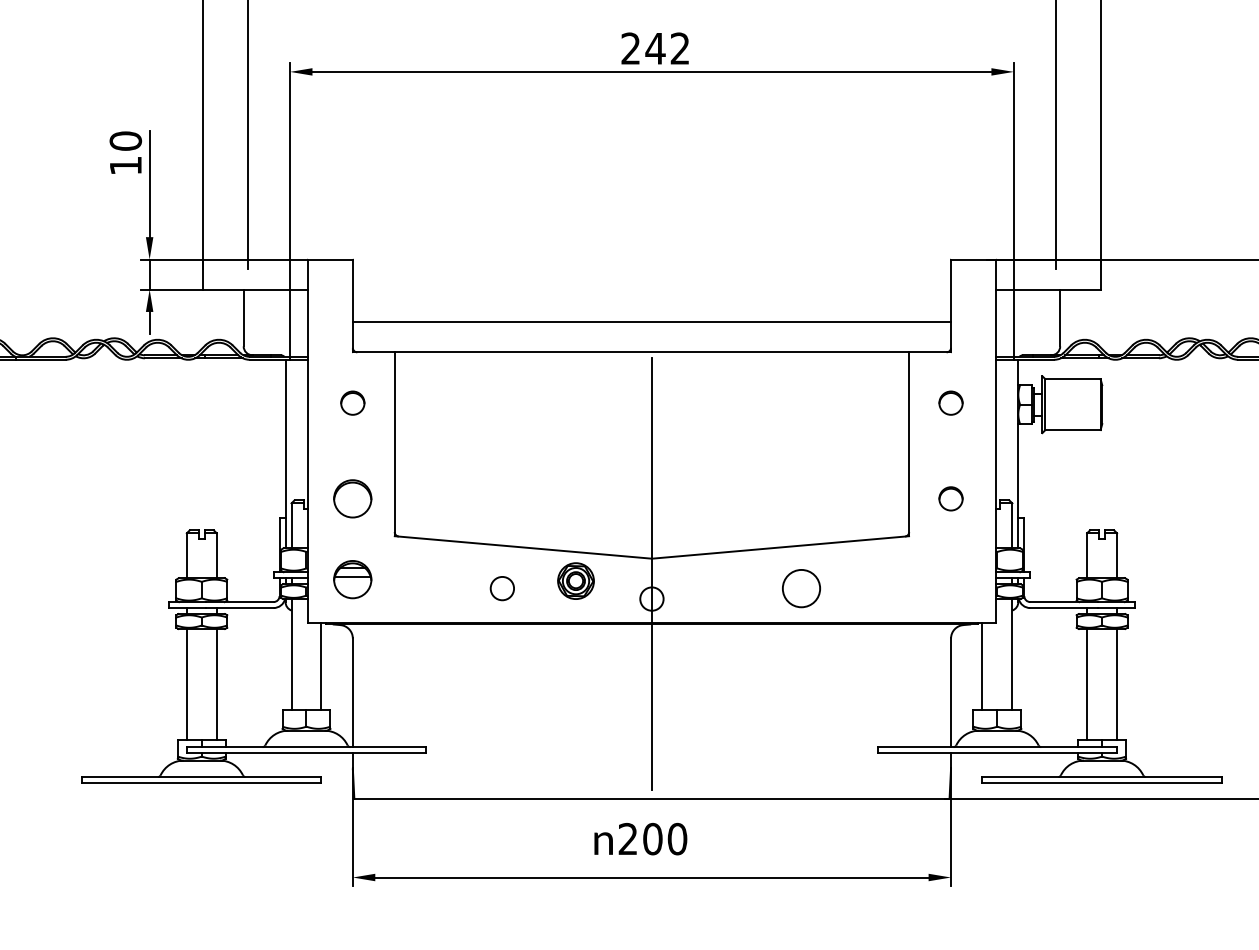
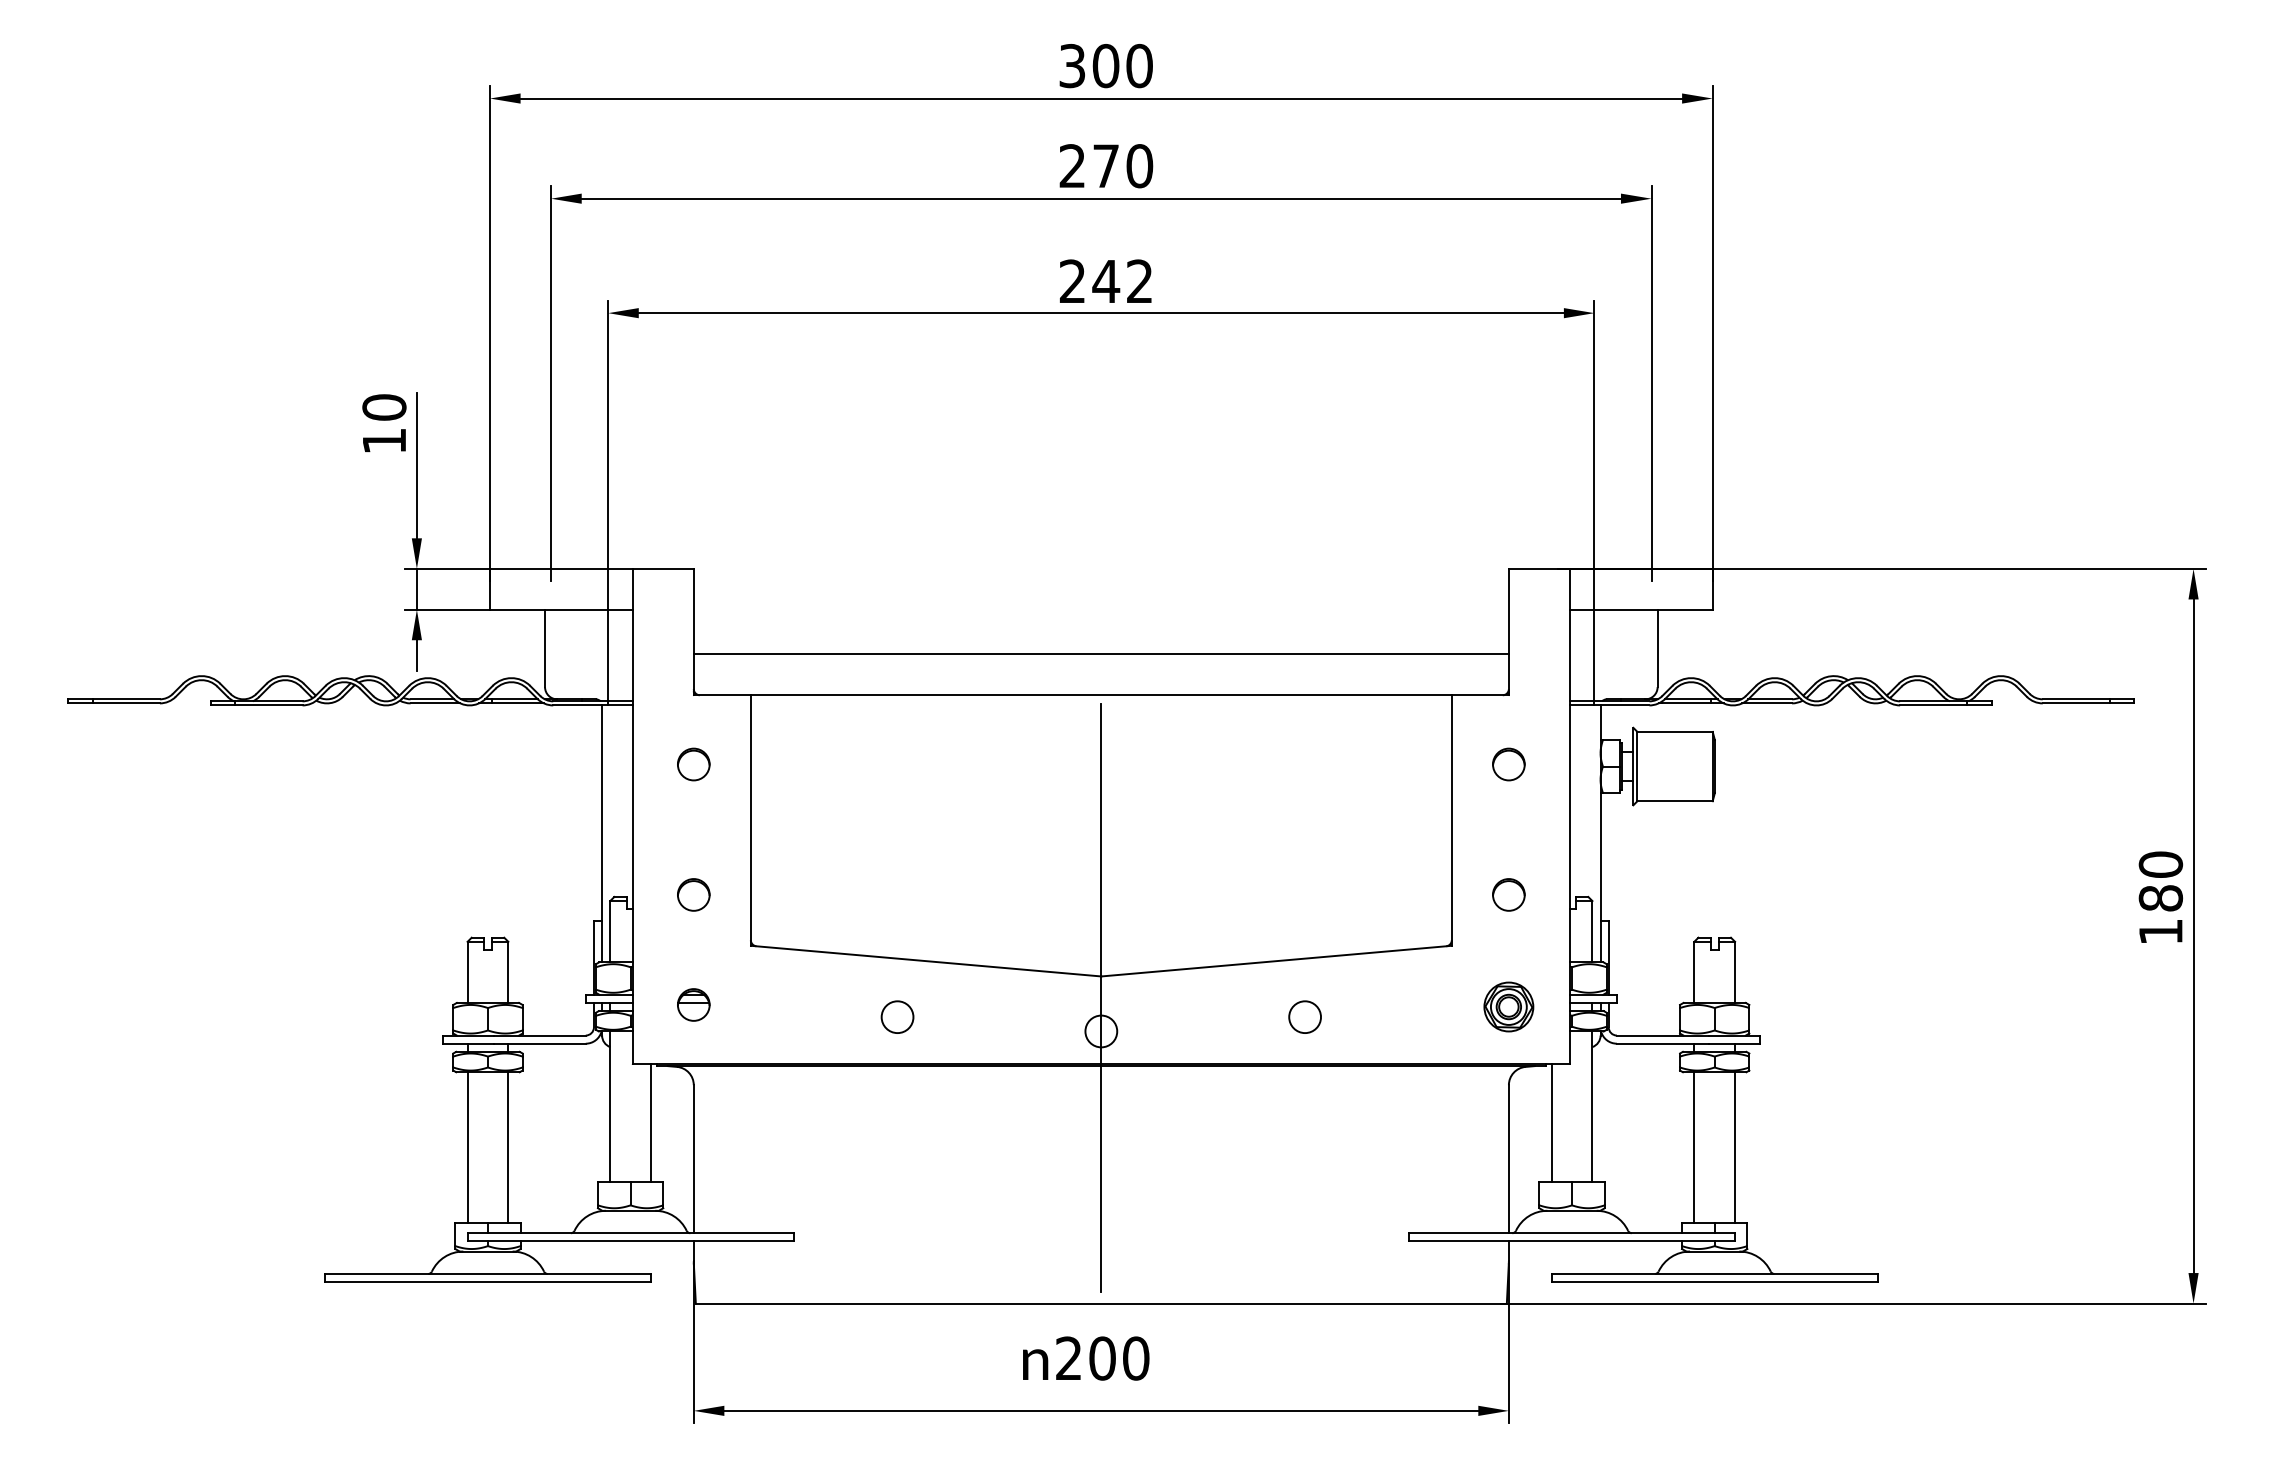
part: (352, 498) -> (693, 894), size x0.62
part: (352, 579) -> (693, 1004), size x0.62
part: (575, 580) -> (1508, 1006), moved
circle: (801, 588) -> (1305, 1017), size x0.62

